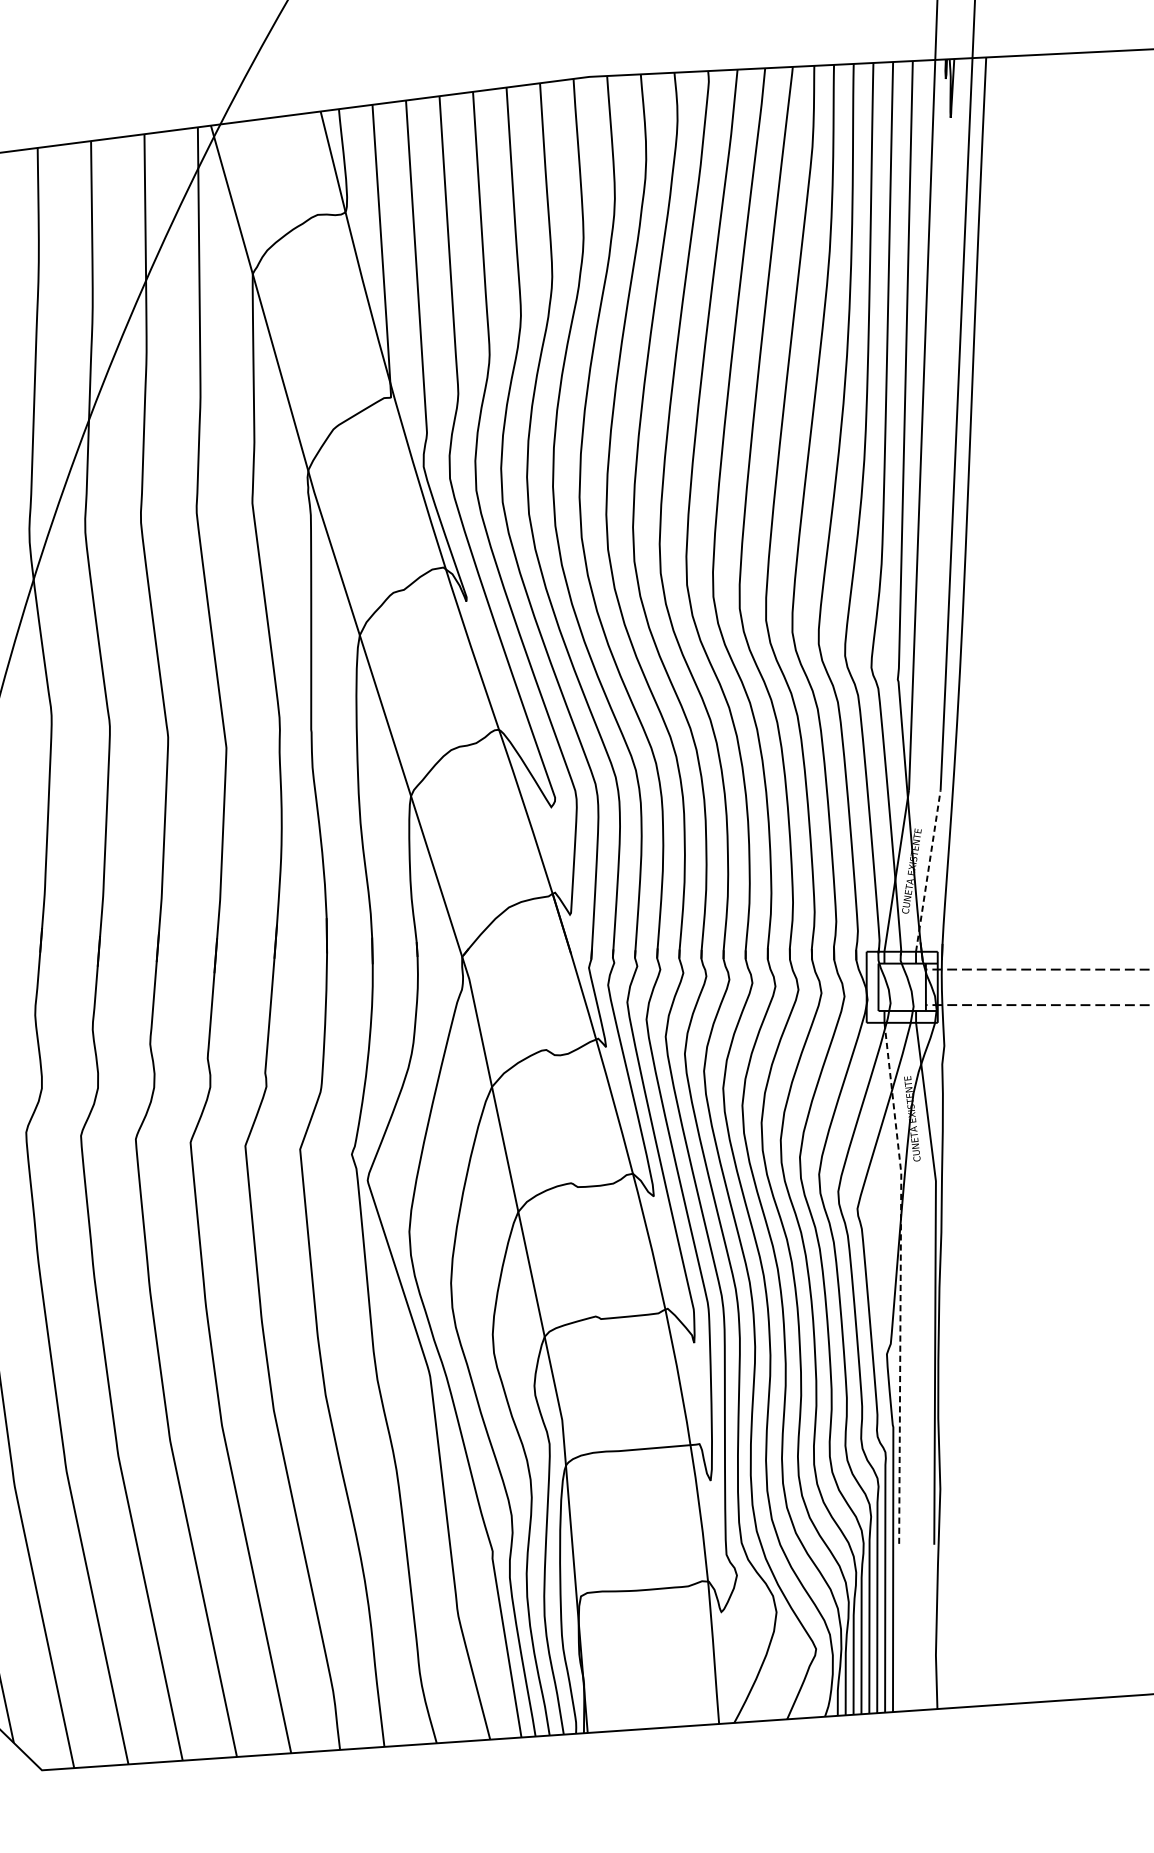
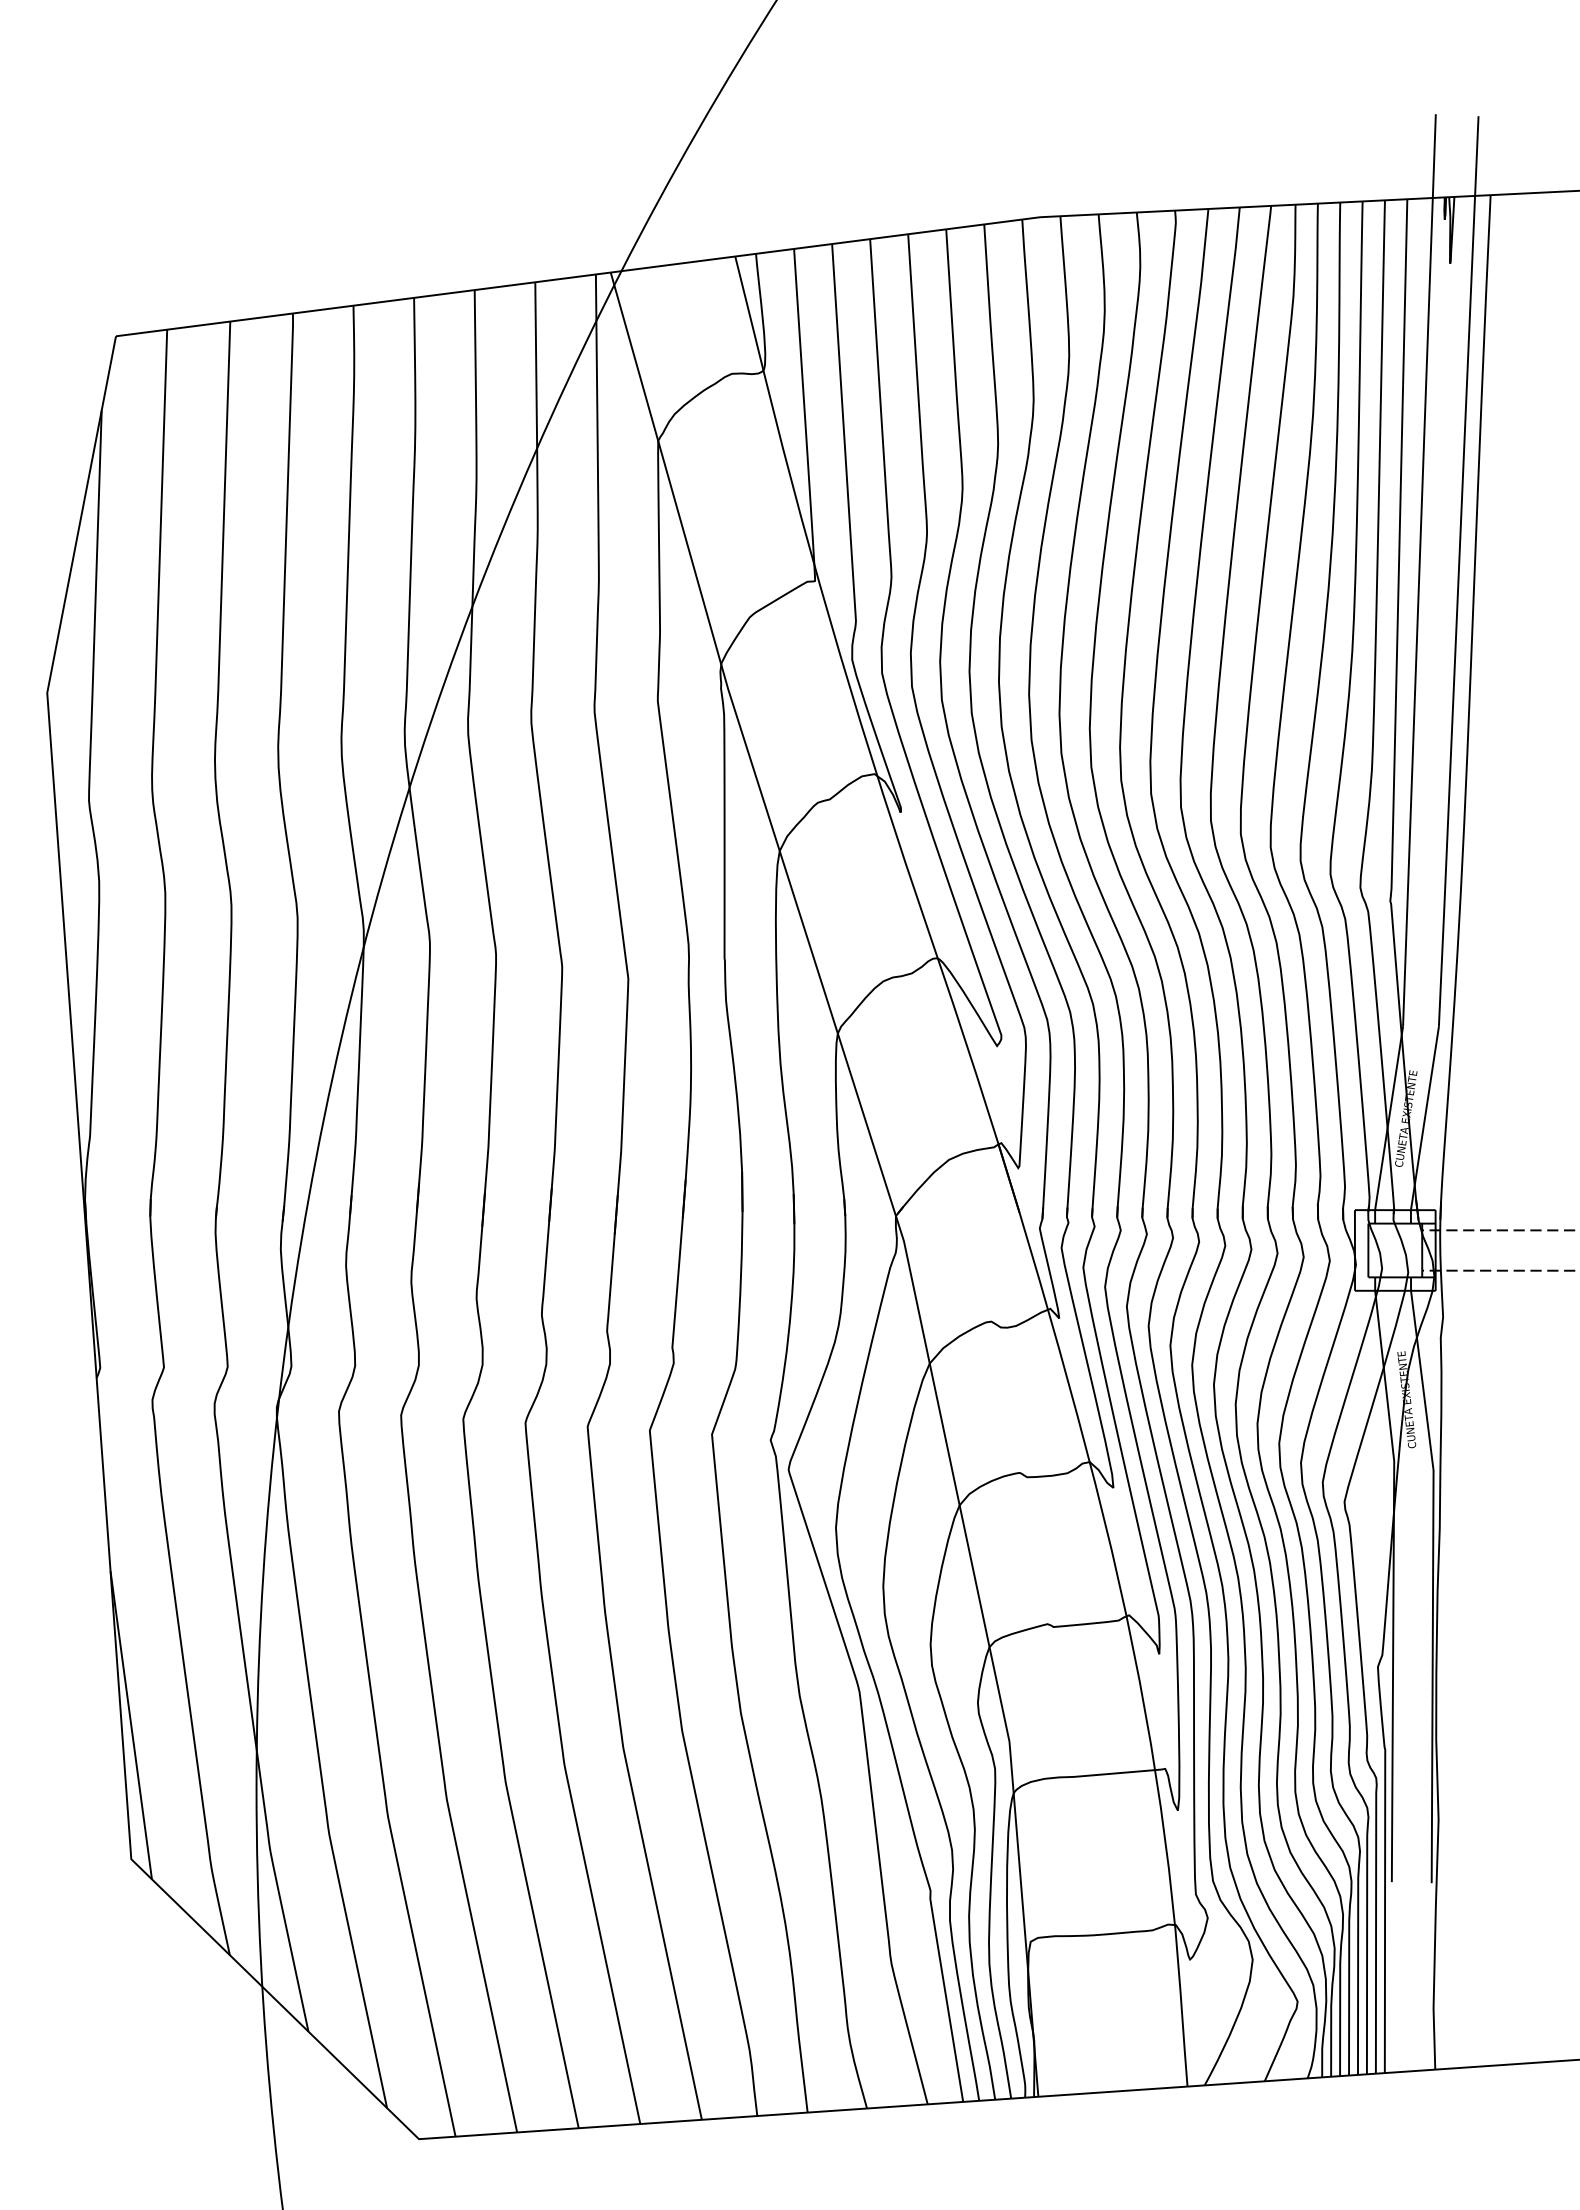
line: (927, 871) -> (1424, 1118), dashed -> solid
line: (900, 1282) -> (1393, 1585), dashed -> solid

